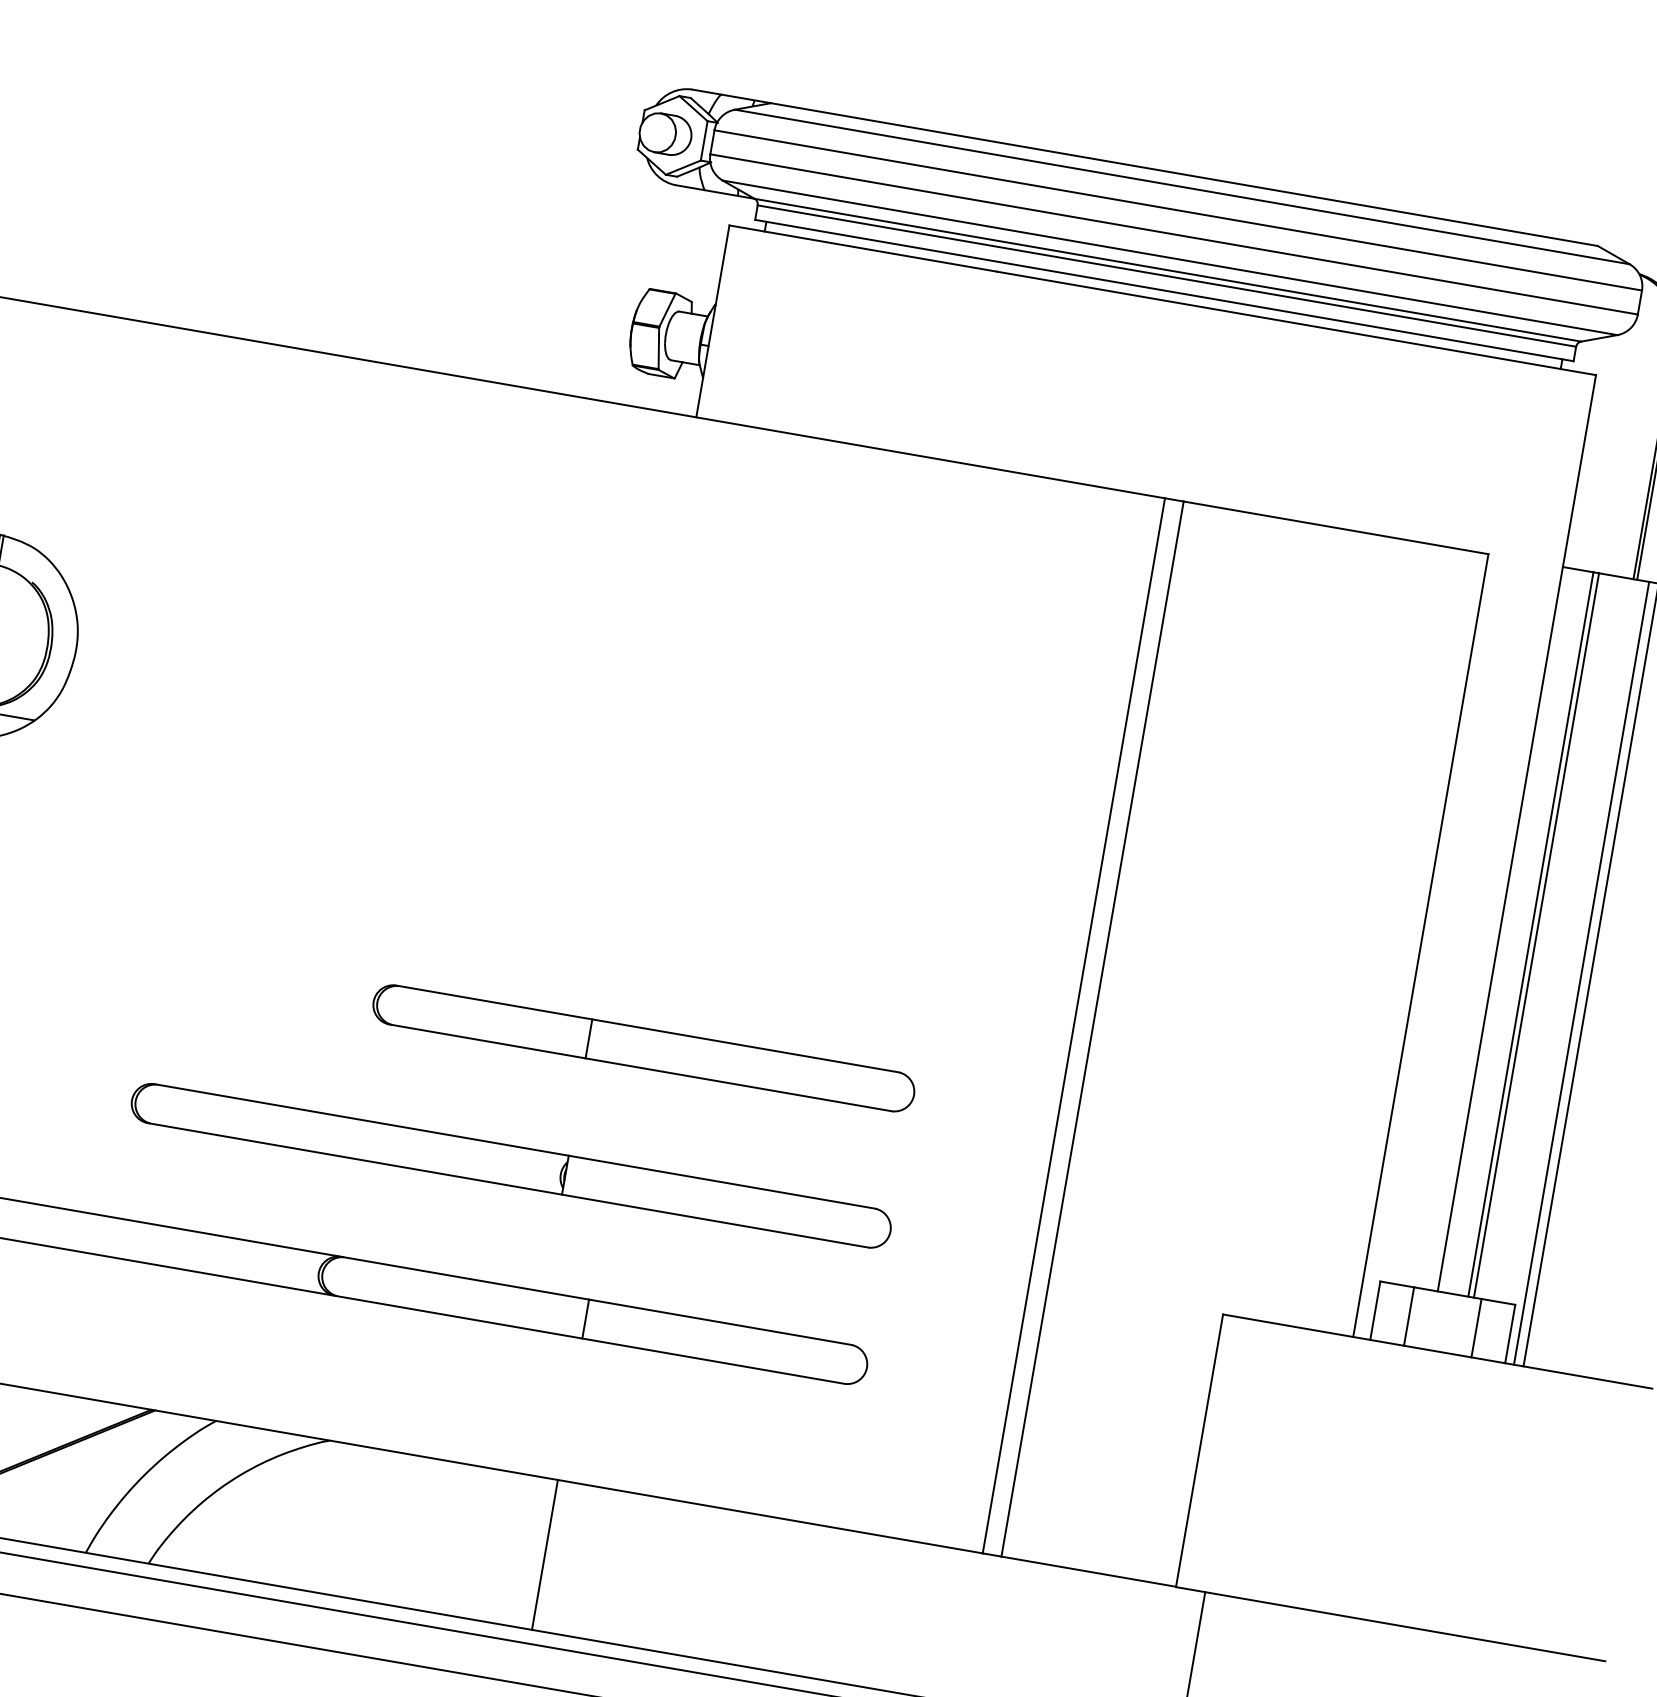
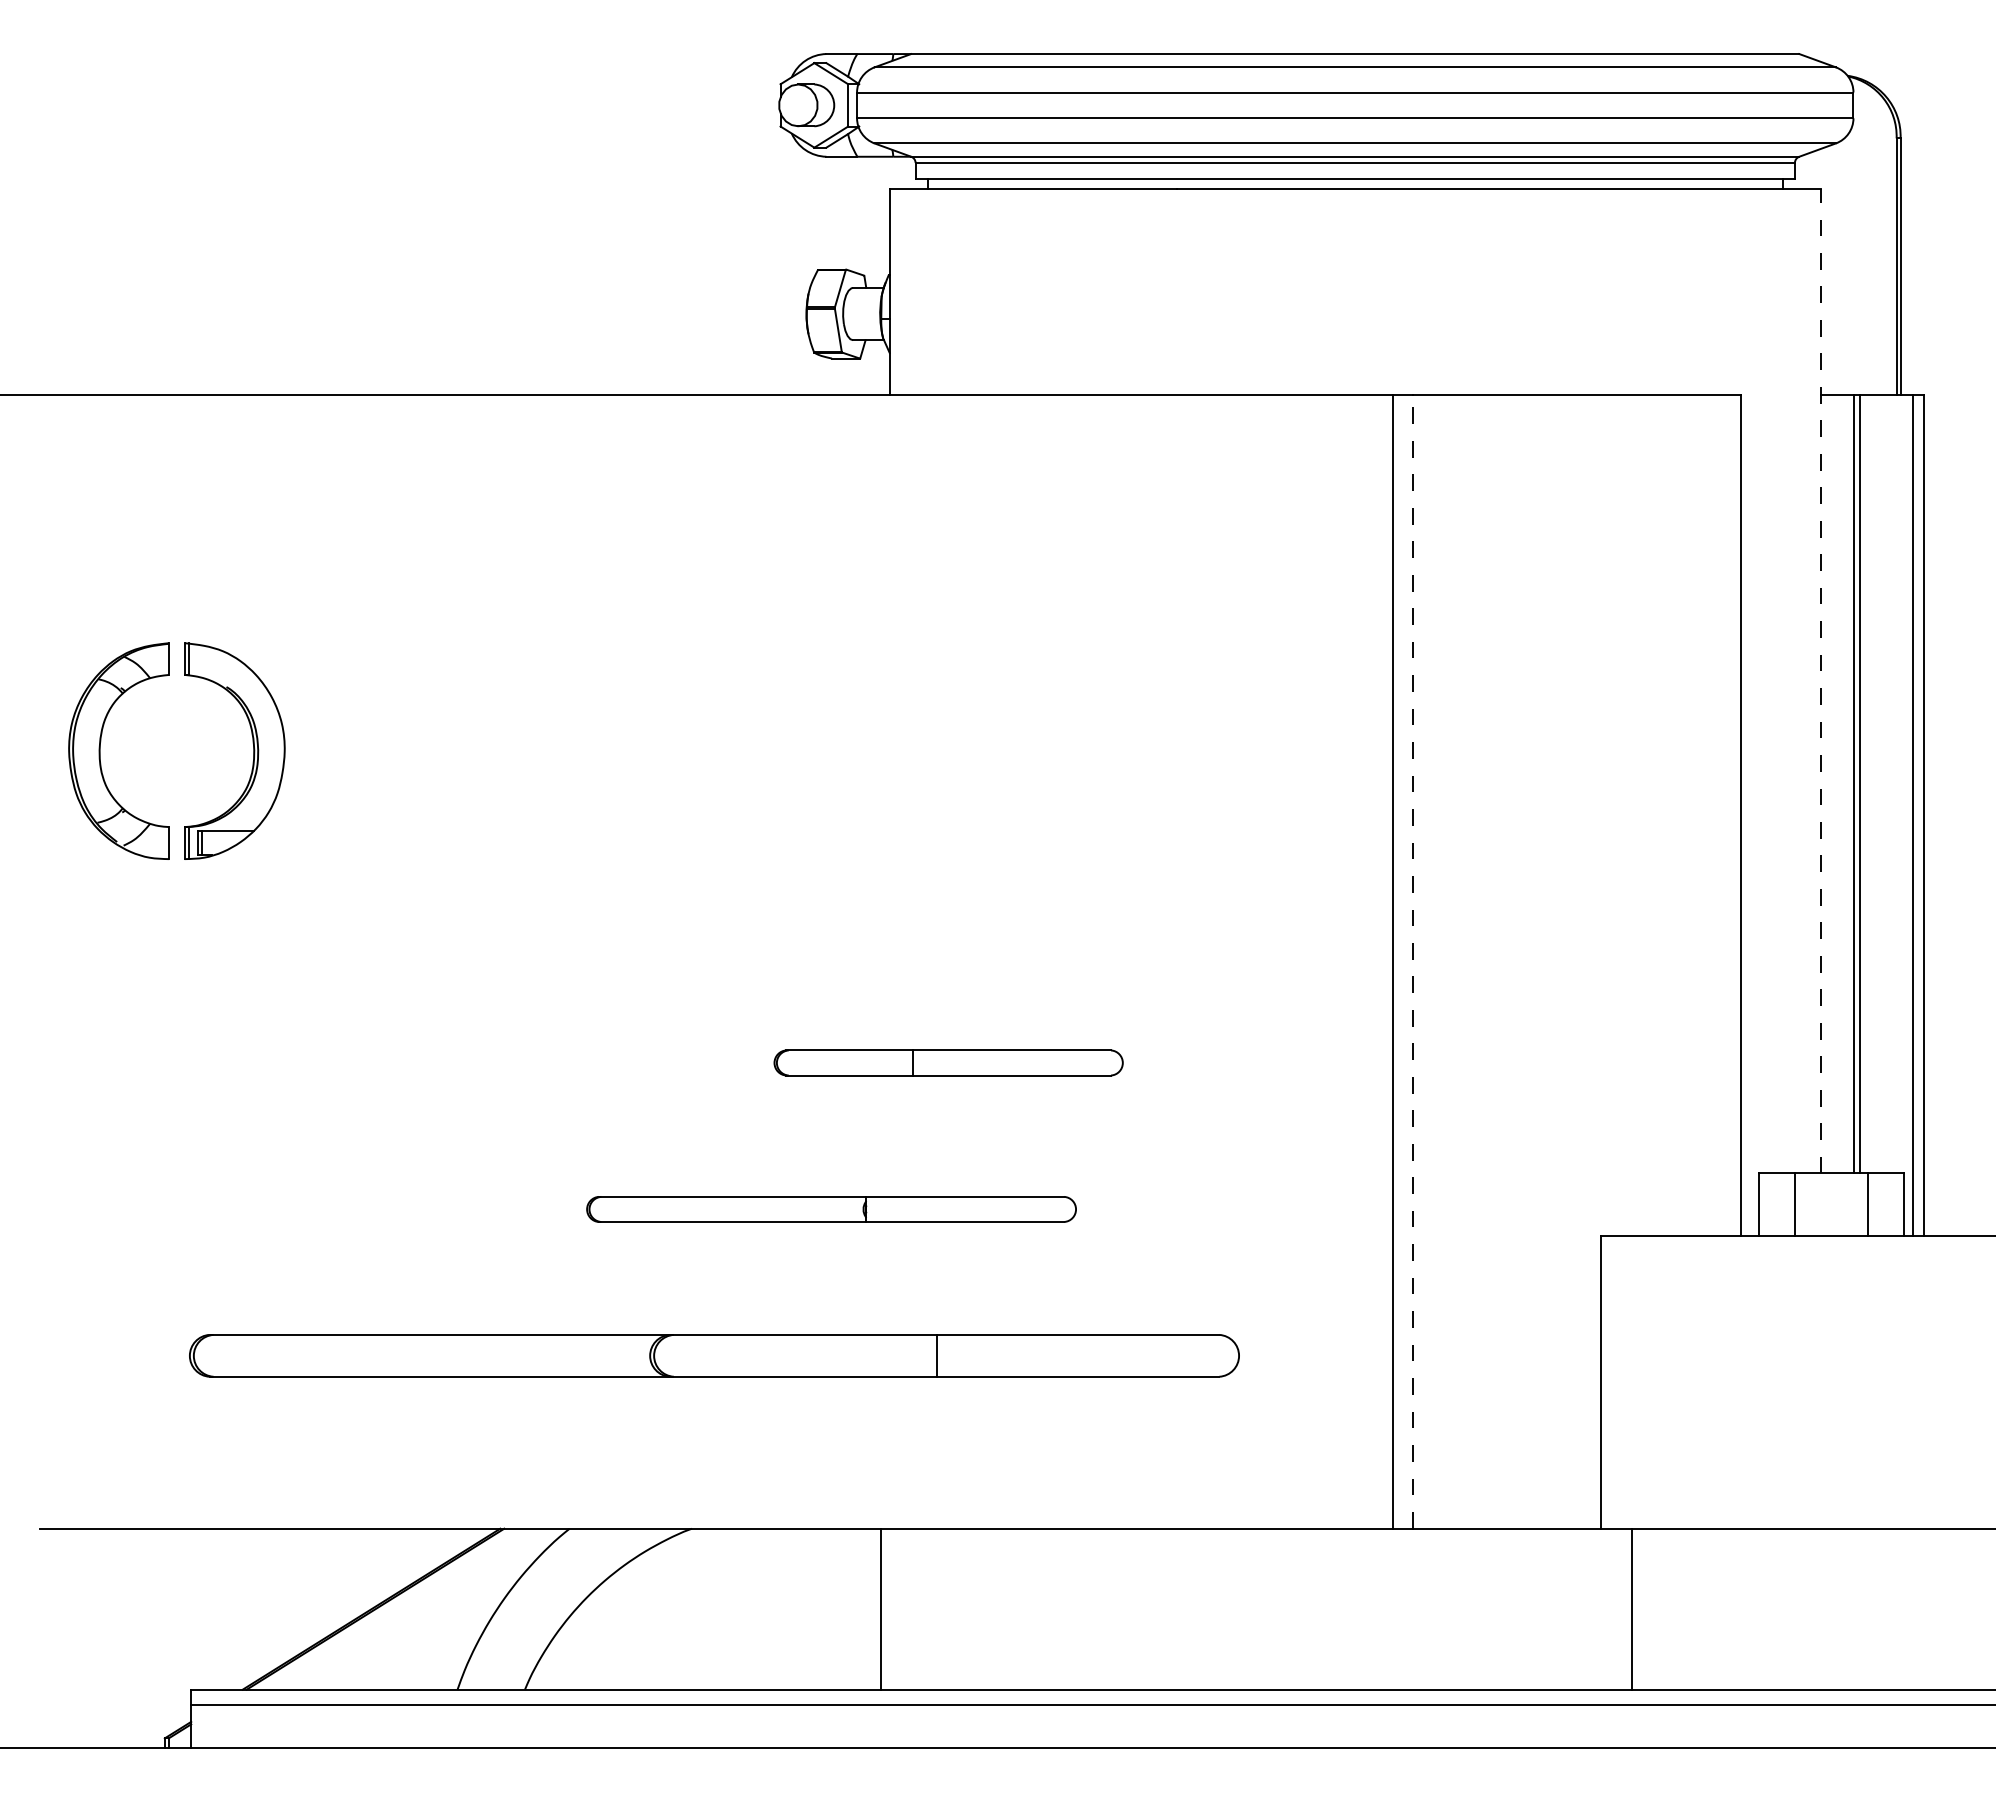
line: (1516, 832) -> (1820, 680), solid -> dashed
line: (1092, 1028) -> (1413, 961), solid -> dashed
part: (643, 1047) -> (948, 1062), size x0.6
part: (511, 1165) -> (831, 1209), size x0.6
line: (544, 1554) -> (880, 1608), moved

